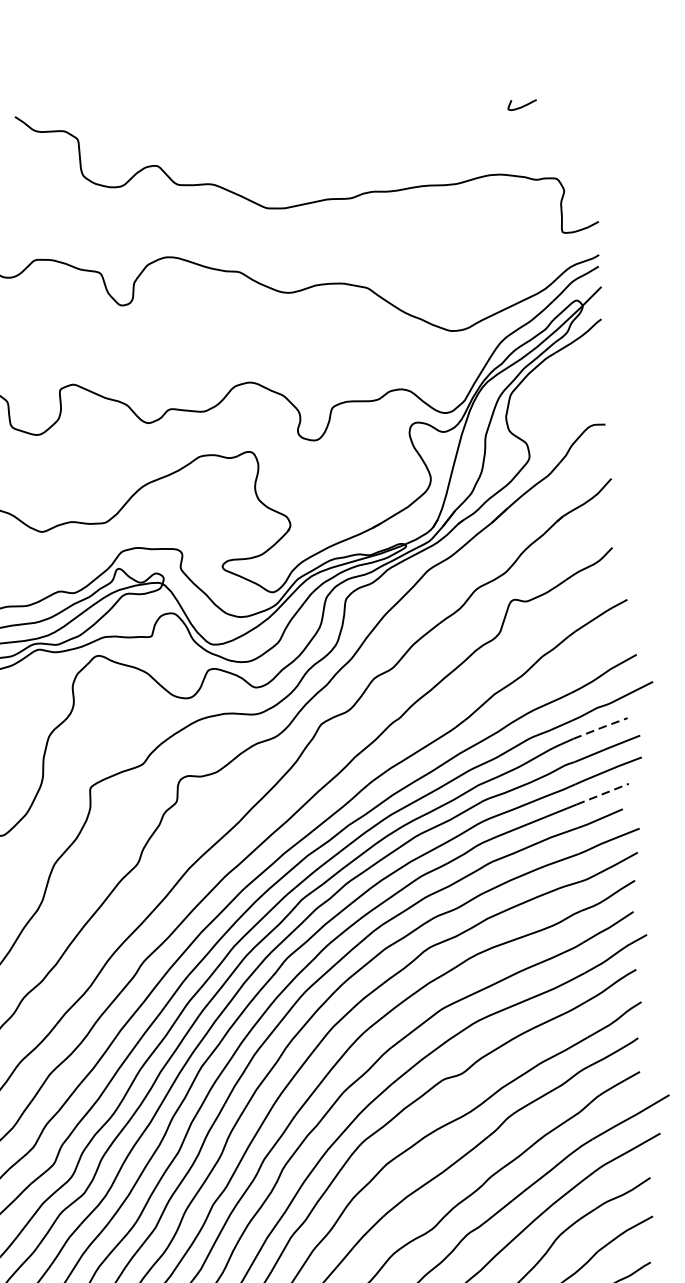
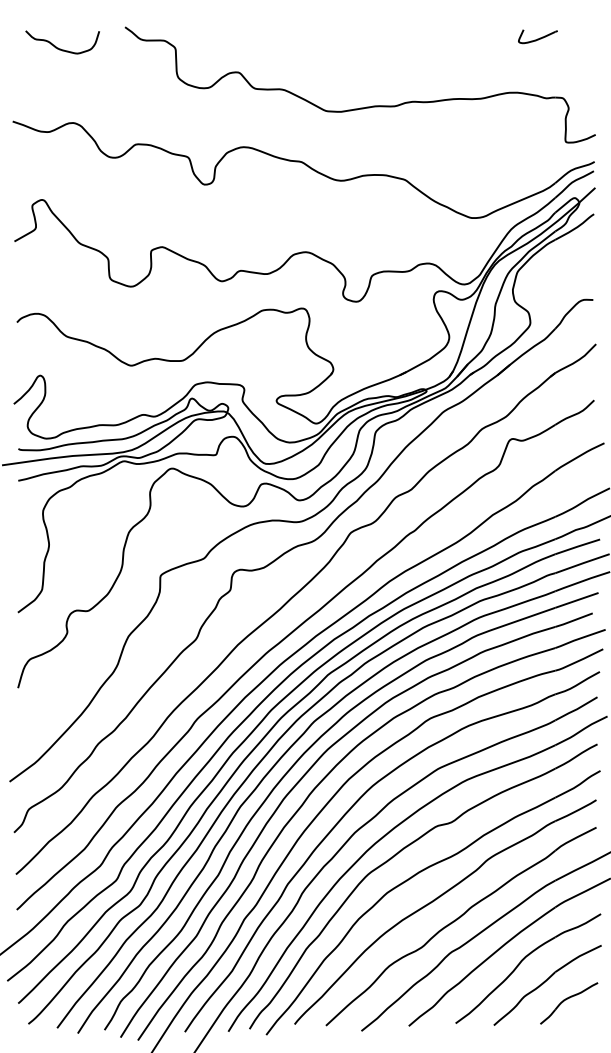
part: (521, 104) -> (537, 36), size x1.67
line: (601, 727) -> (578, 546), dashed -> solid
line: (602, 794) -> (576, 600), dashed -> solid

